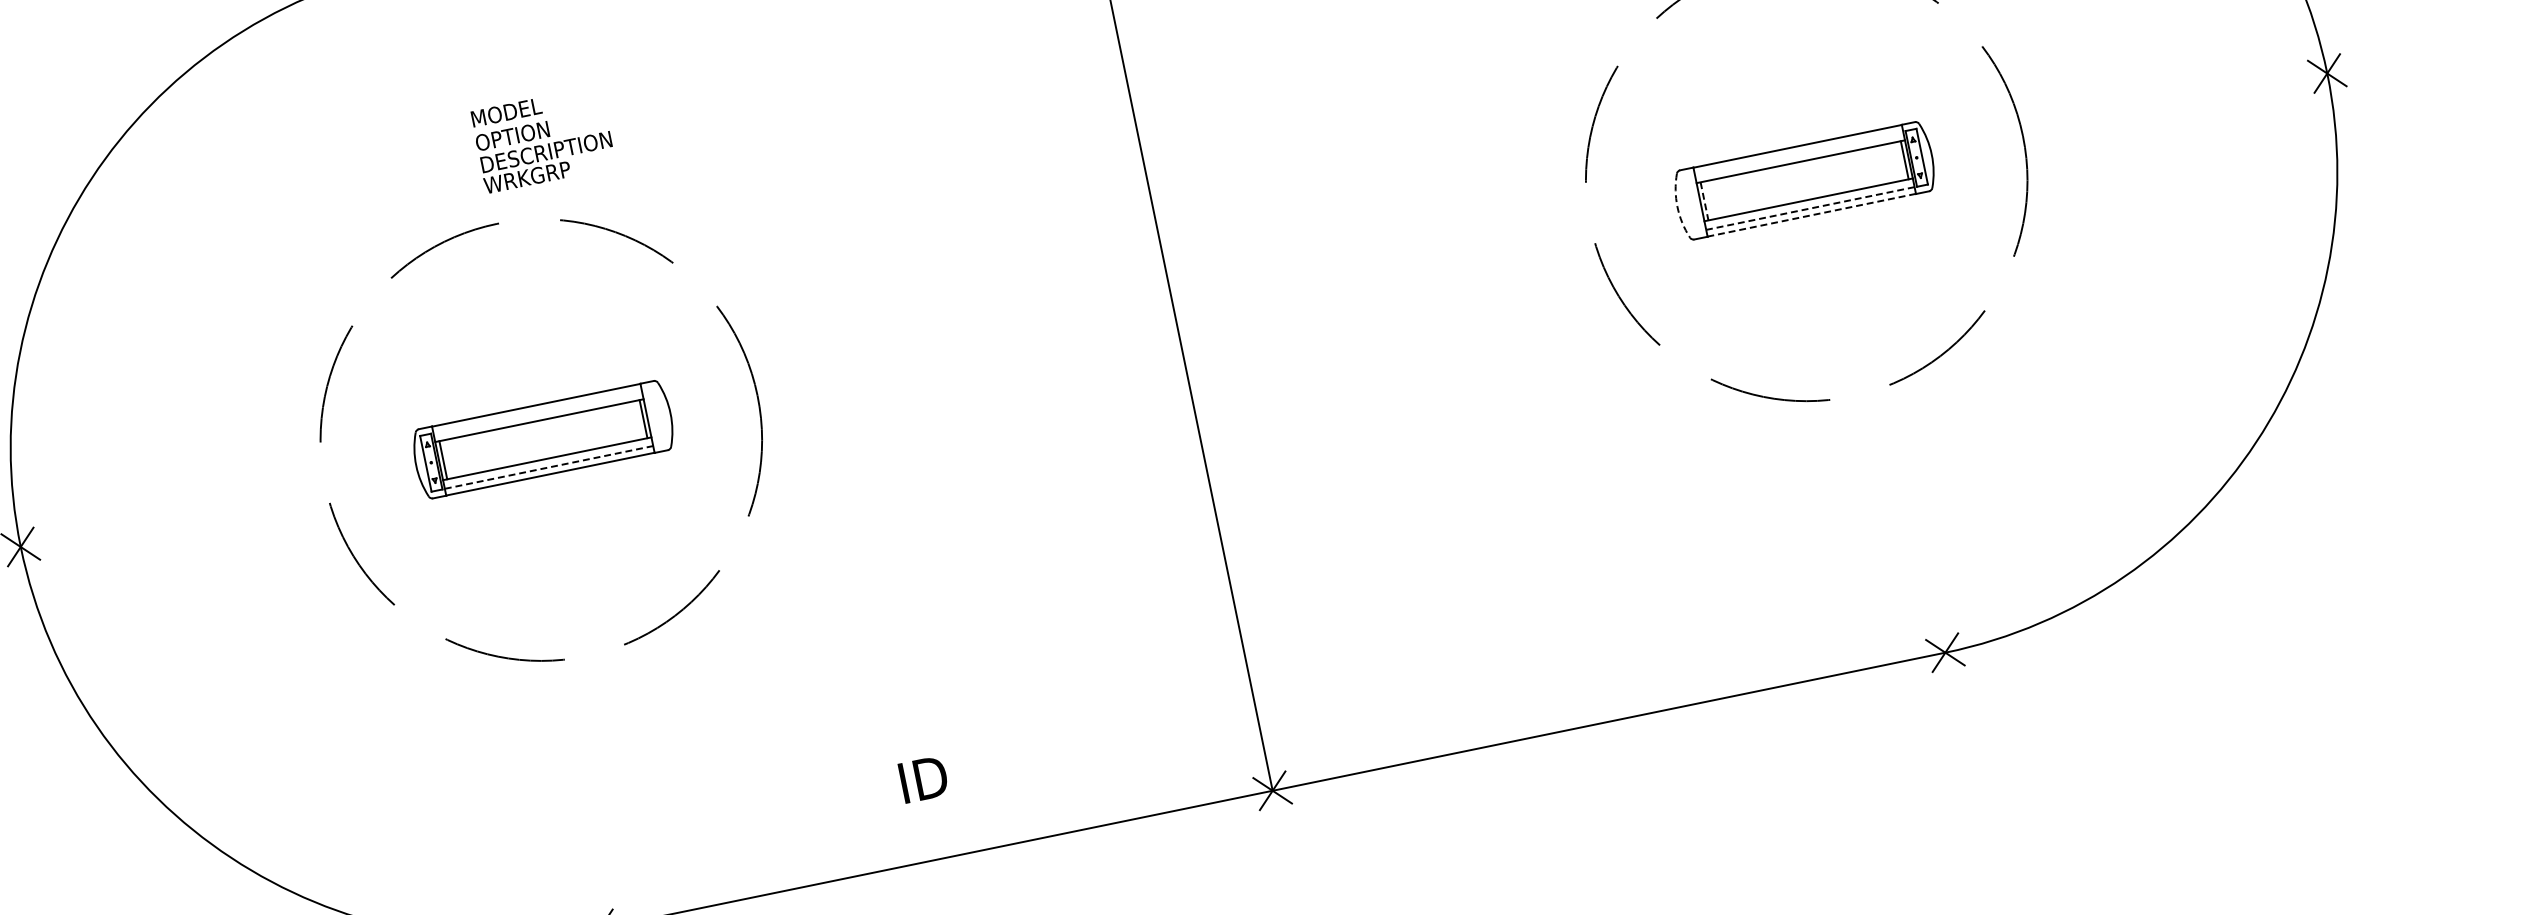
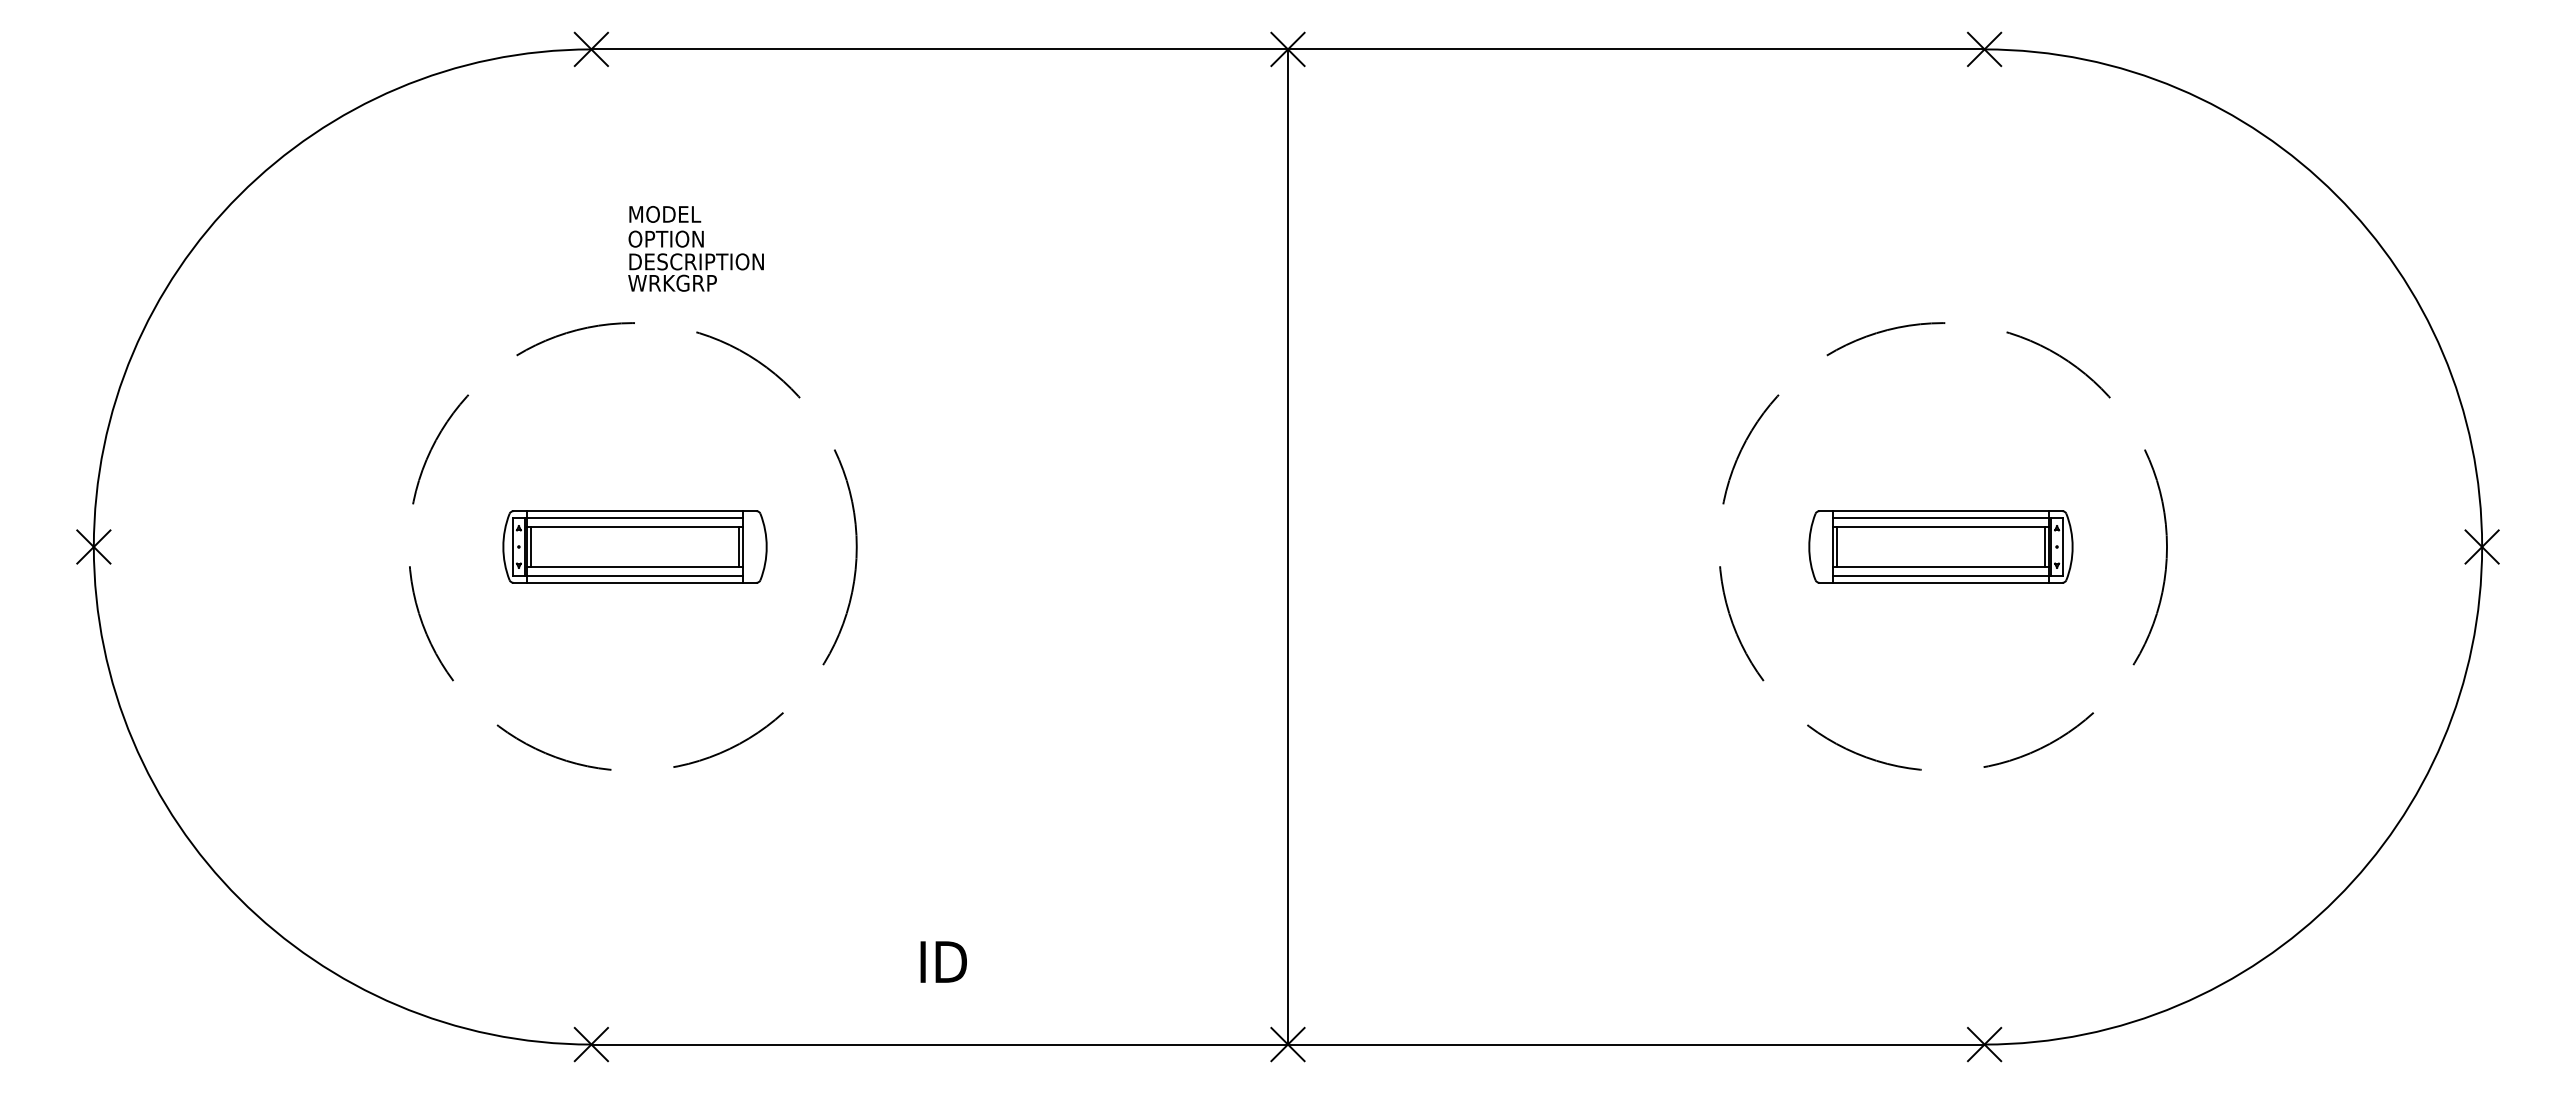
line: (1798, 153) -> (1940, 518), added
line: (1704, 201) -> (1837, 547), dashed -> solid
arc: (1677, 207) -> (1809, 547), dashed -> solid
line: (1810, 208) -> (1941, 575), dashed -> solid
line: (1812, 215) -> (1941, 582), dashed -> solid
line: (537, 412) -> (634, 518), added
line: (548, 467) -> (634, 575), dashed -> solid

